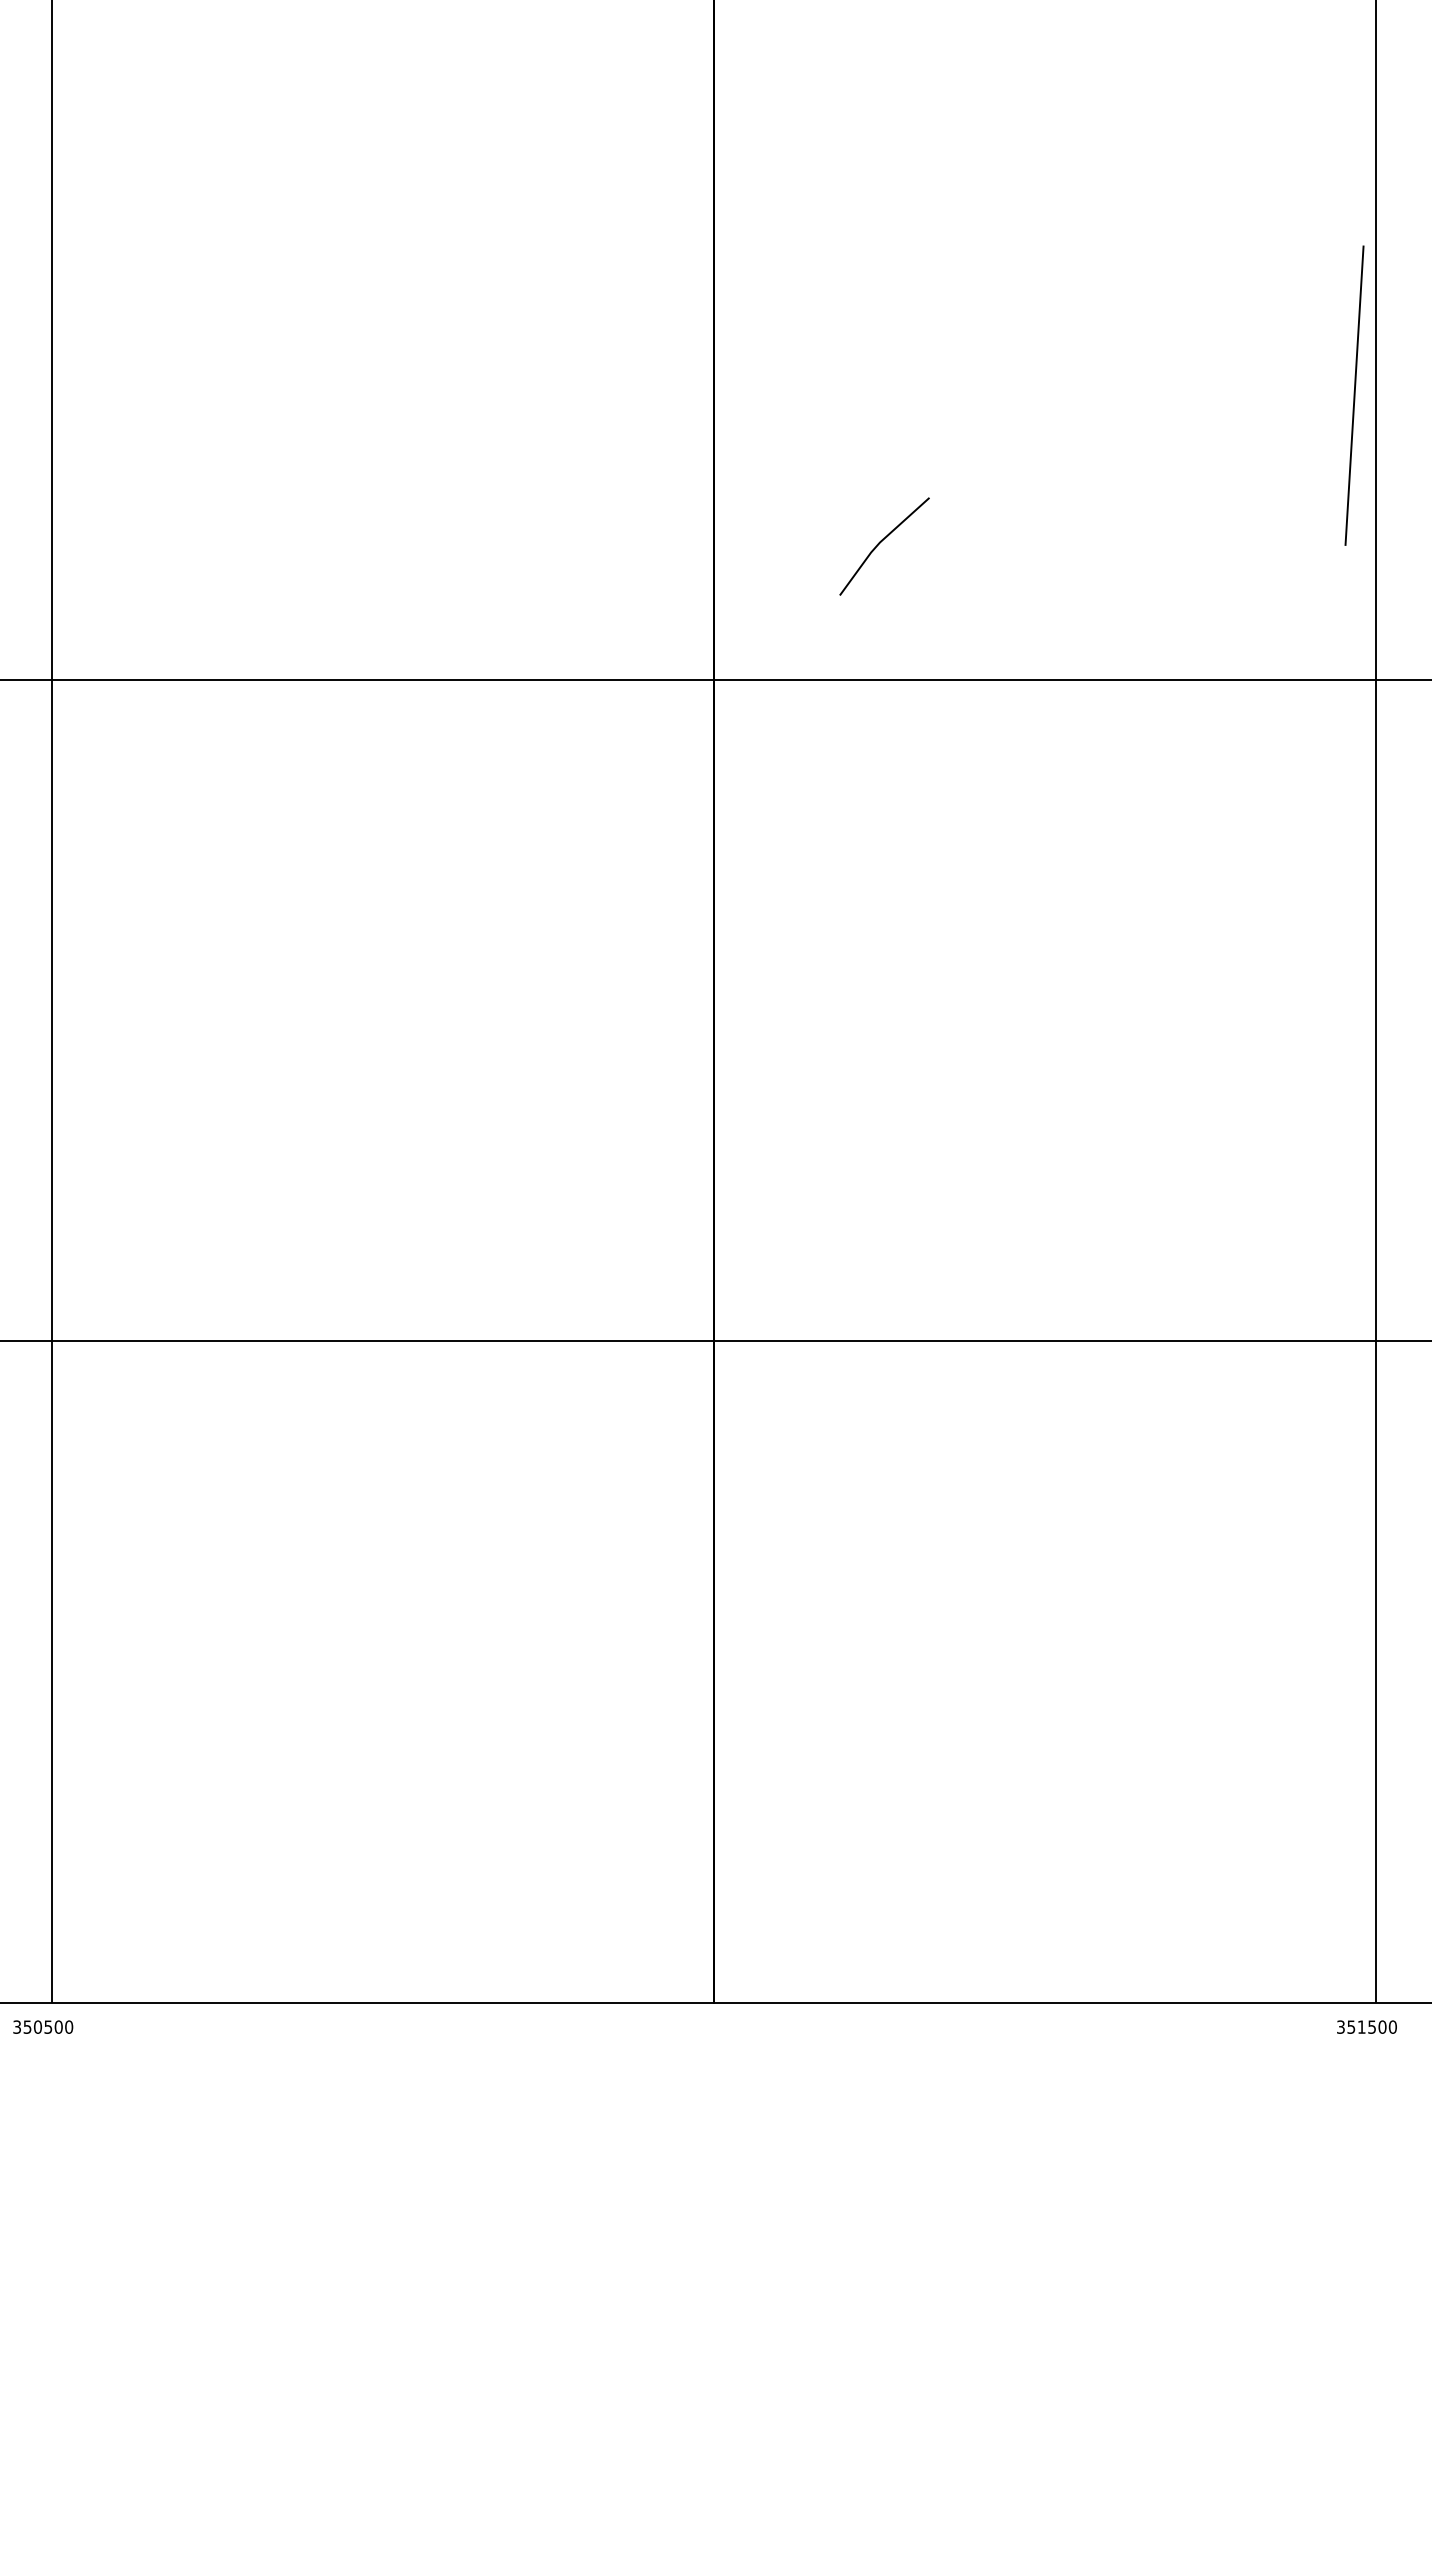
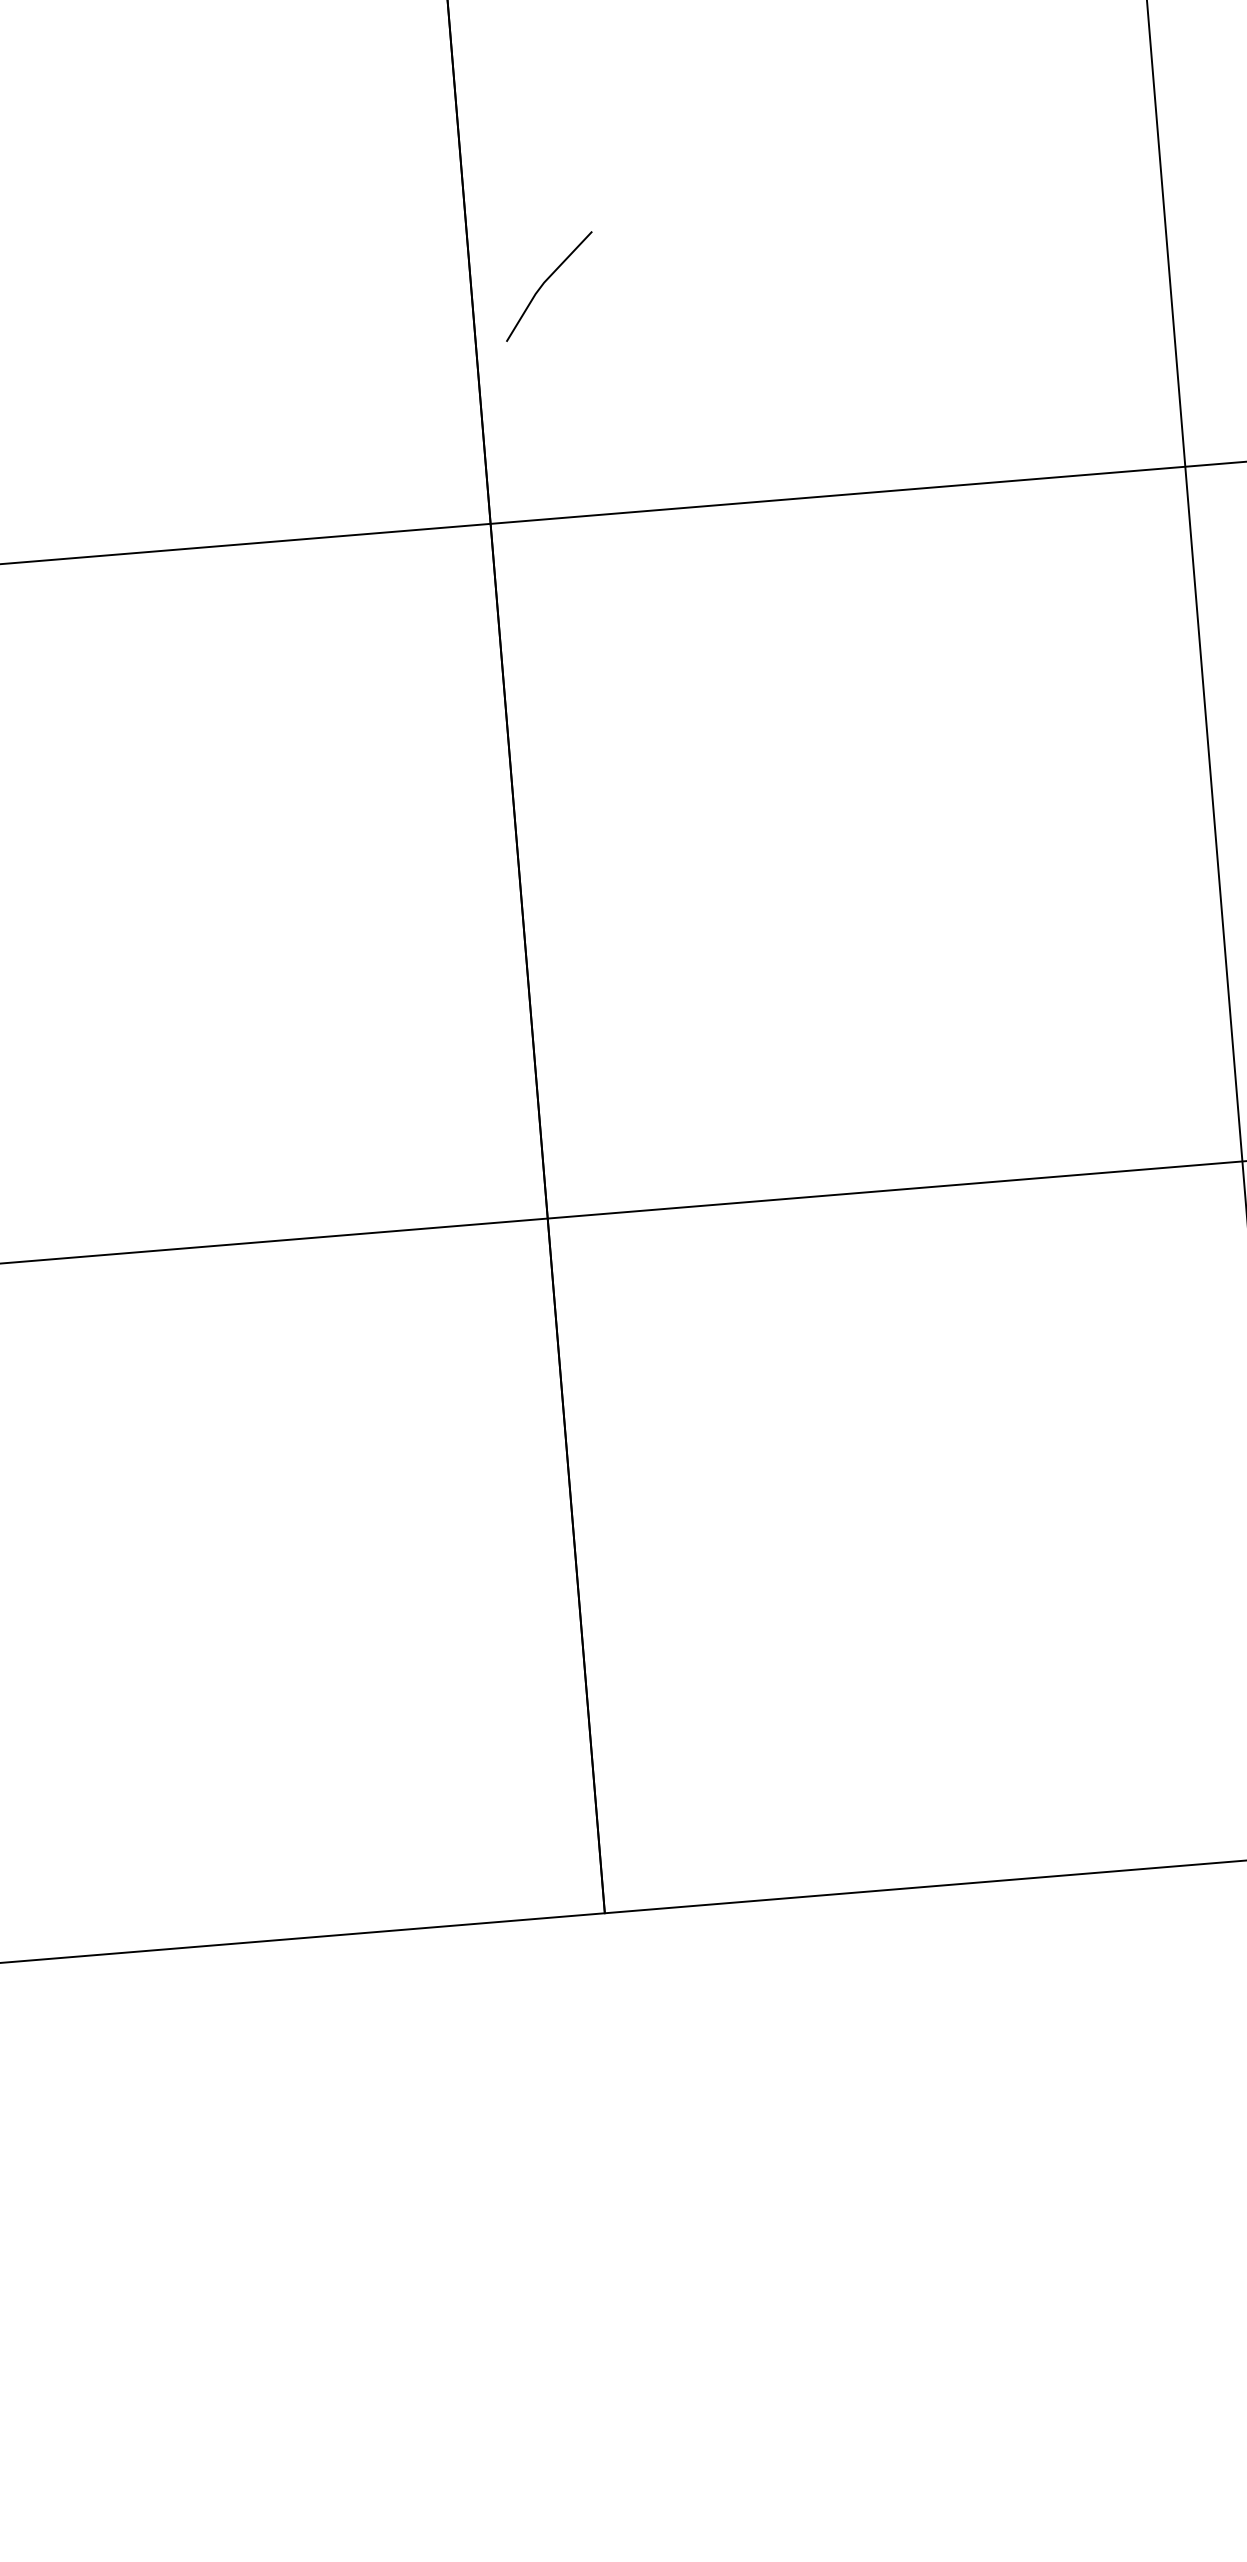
line: (1354, 395) -> (1138, 170), removed
line: (881, 542) -> (545, 282), moved

